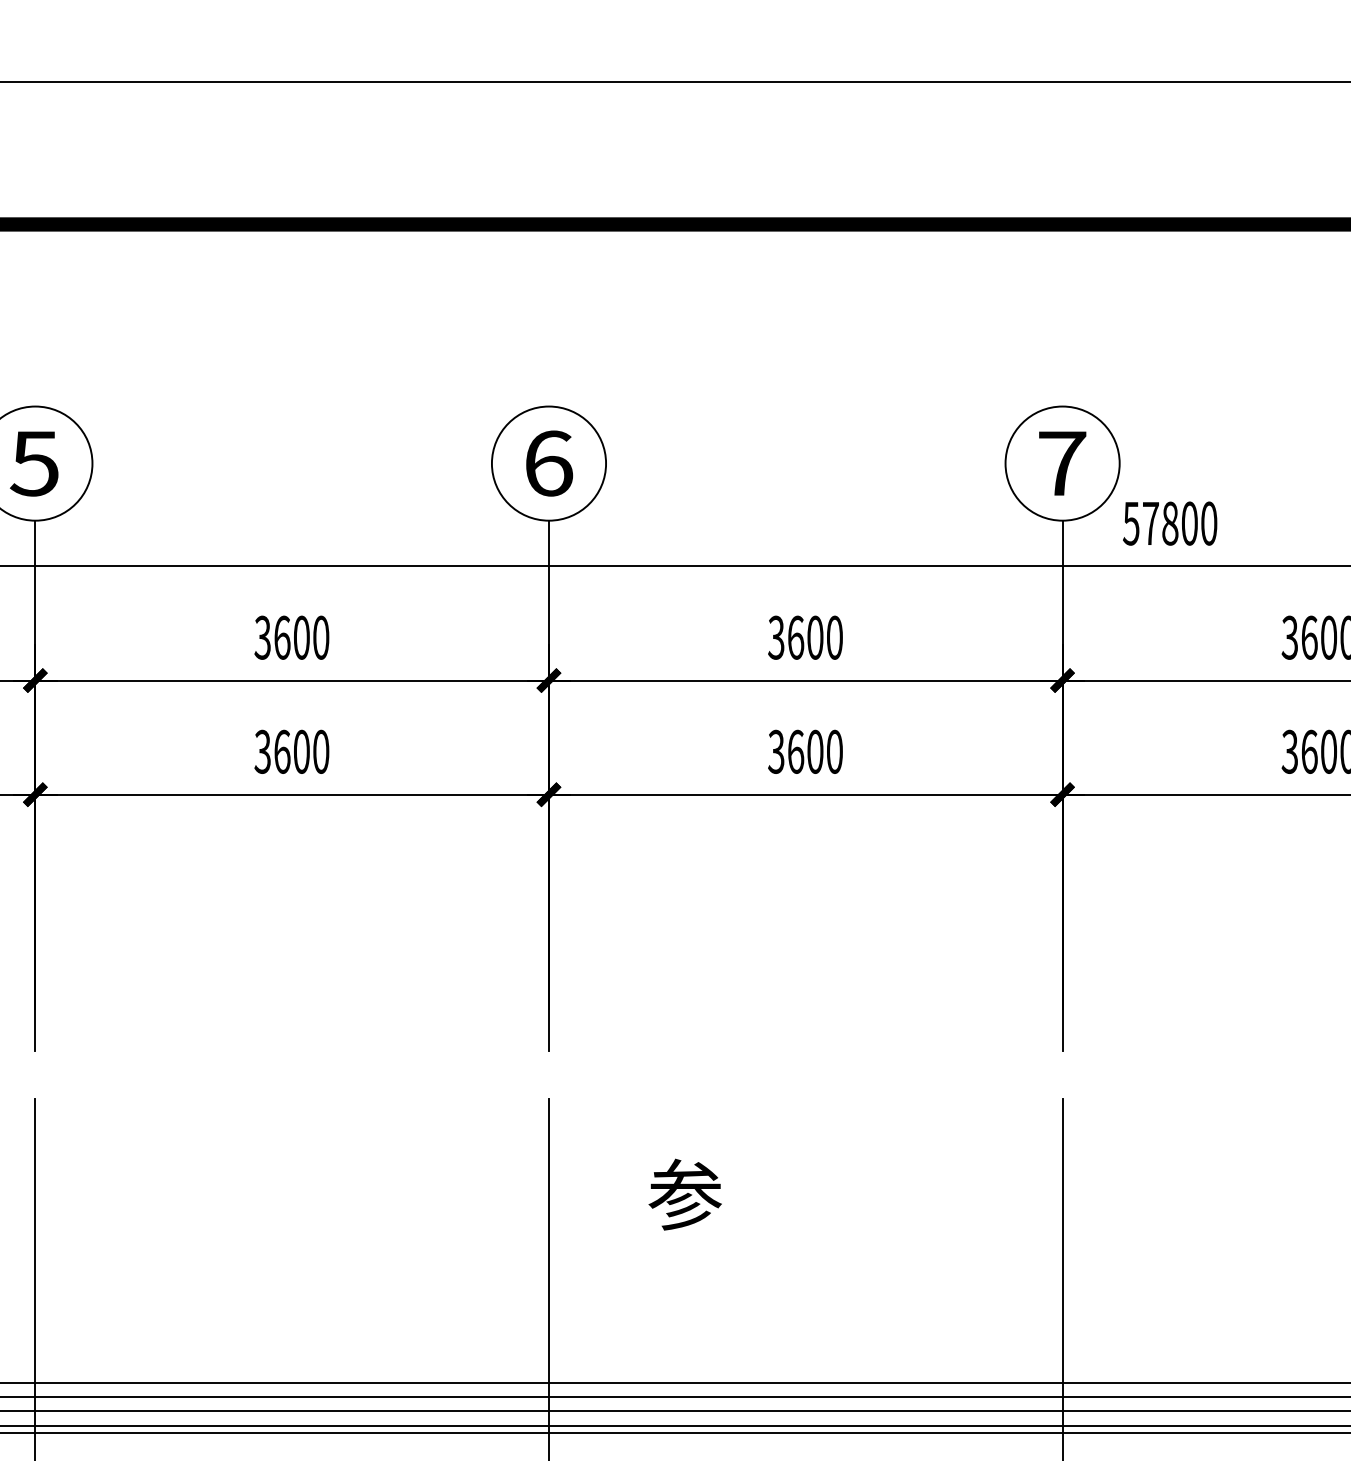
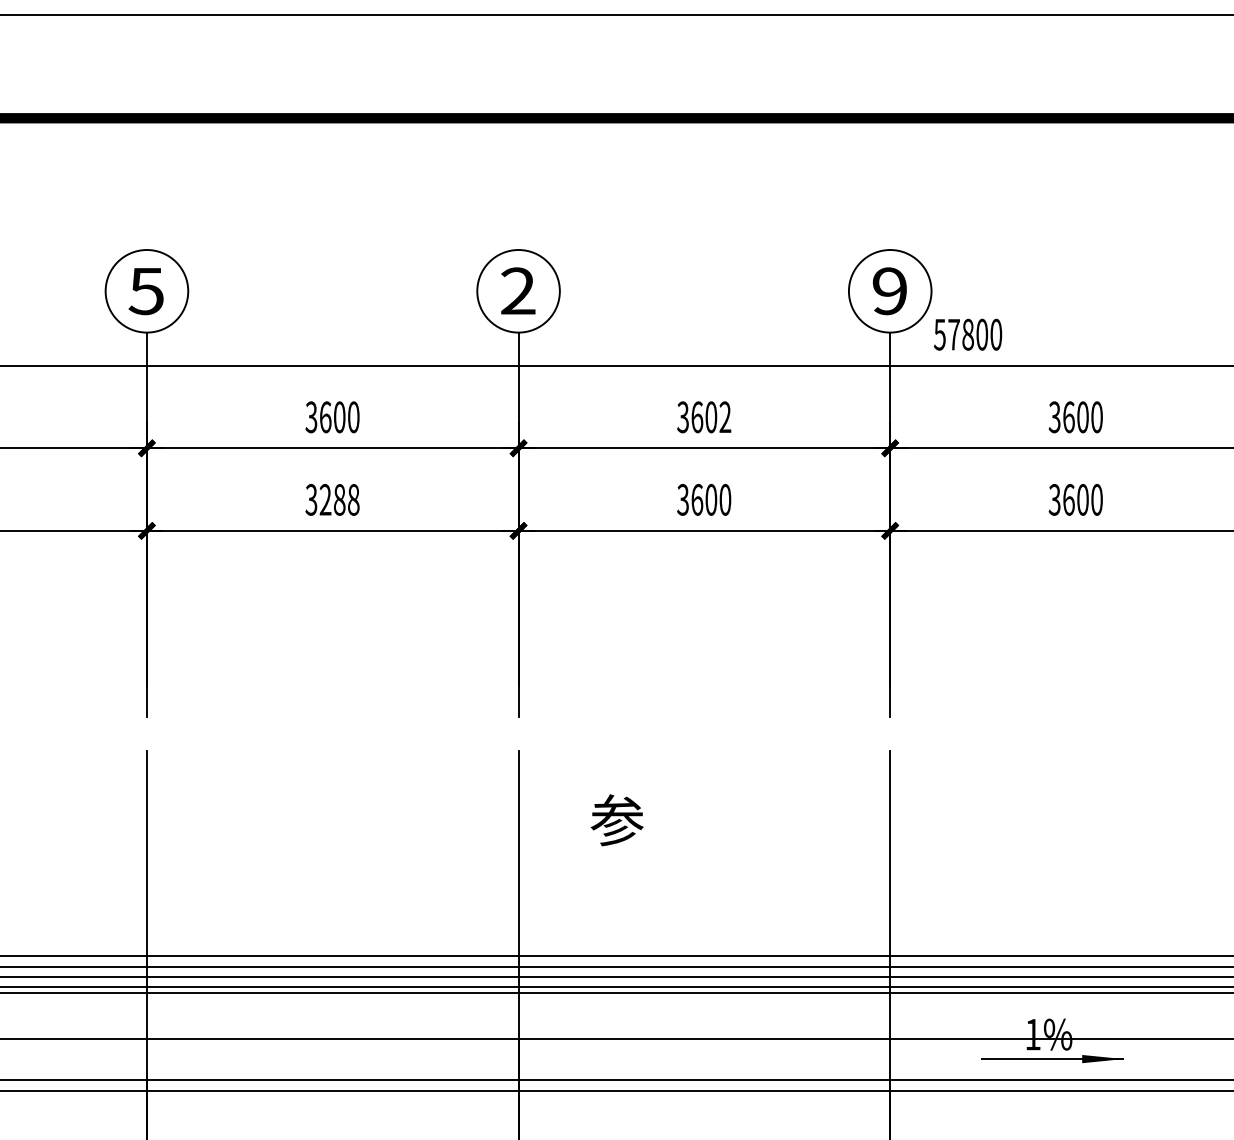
text: (548, 463) -> (518, 291), 6 -> 2
text: (1061, 463) -> (889, 291), 7 -> 9
text: (834, 638) -> (725, 417), 3600 -> 3602
text: (301, 751) -> (339, 499), 3600 -> 3288

